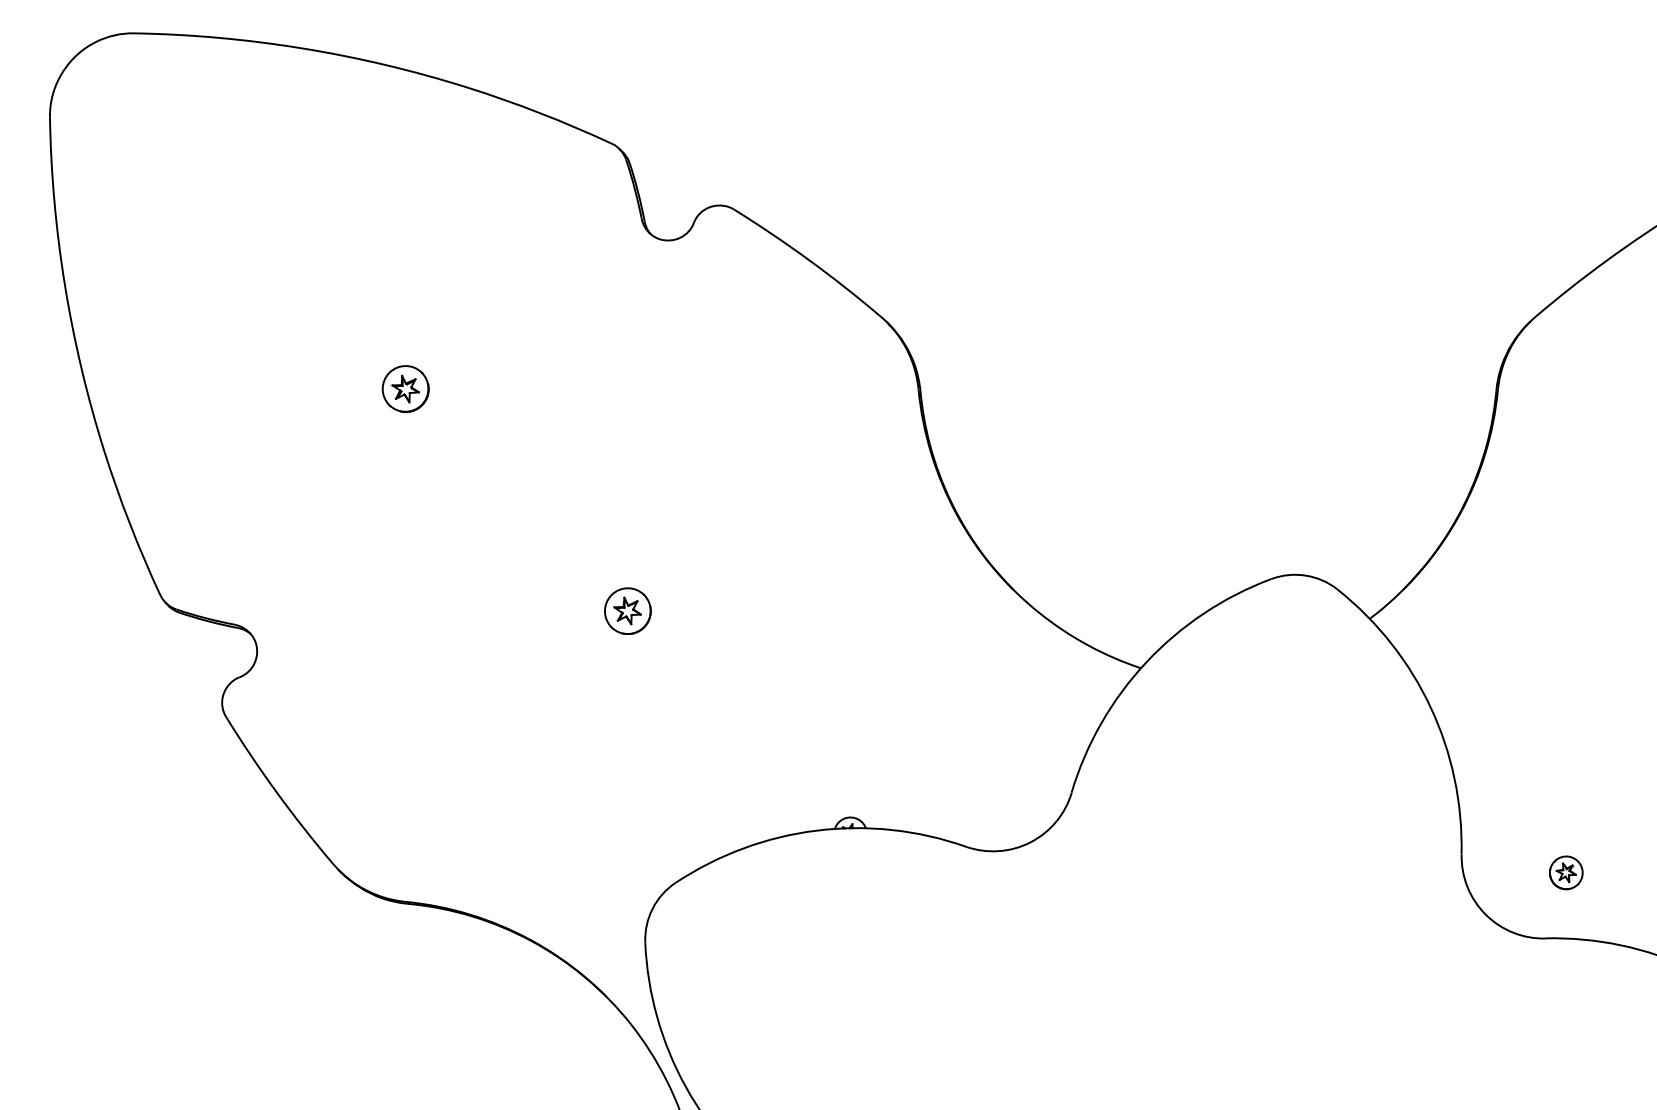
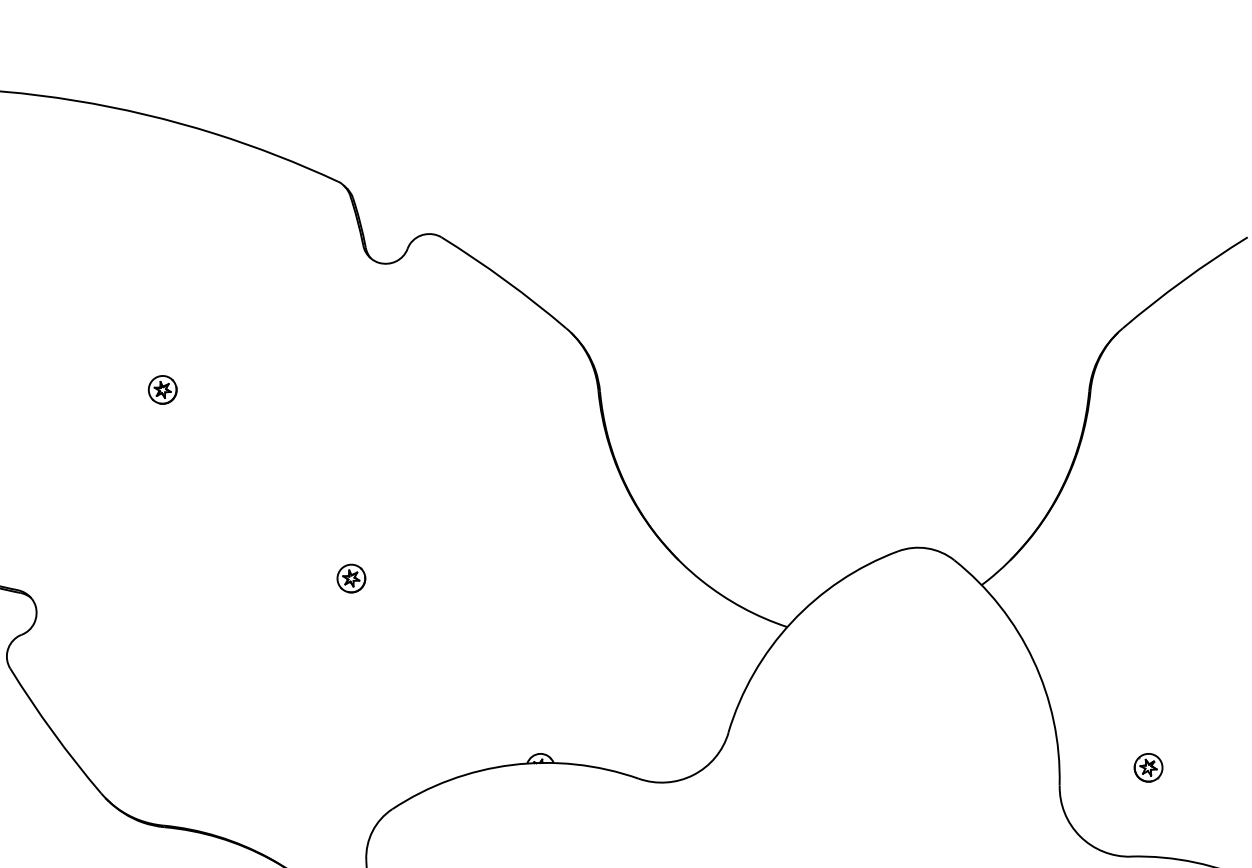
part: (405, 388) -> (162, 389), size x0.71
part: (627, 610) -> (351, 578), size x0.71
part: (1566, 872) -> (1148, 767), moved

